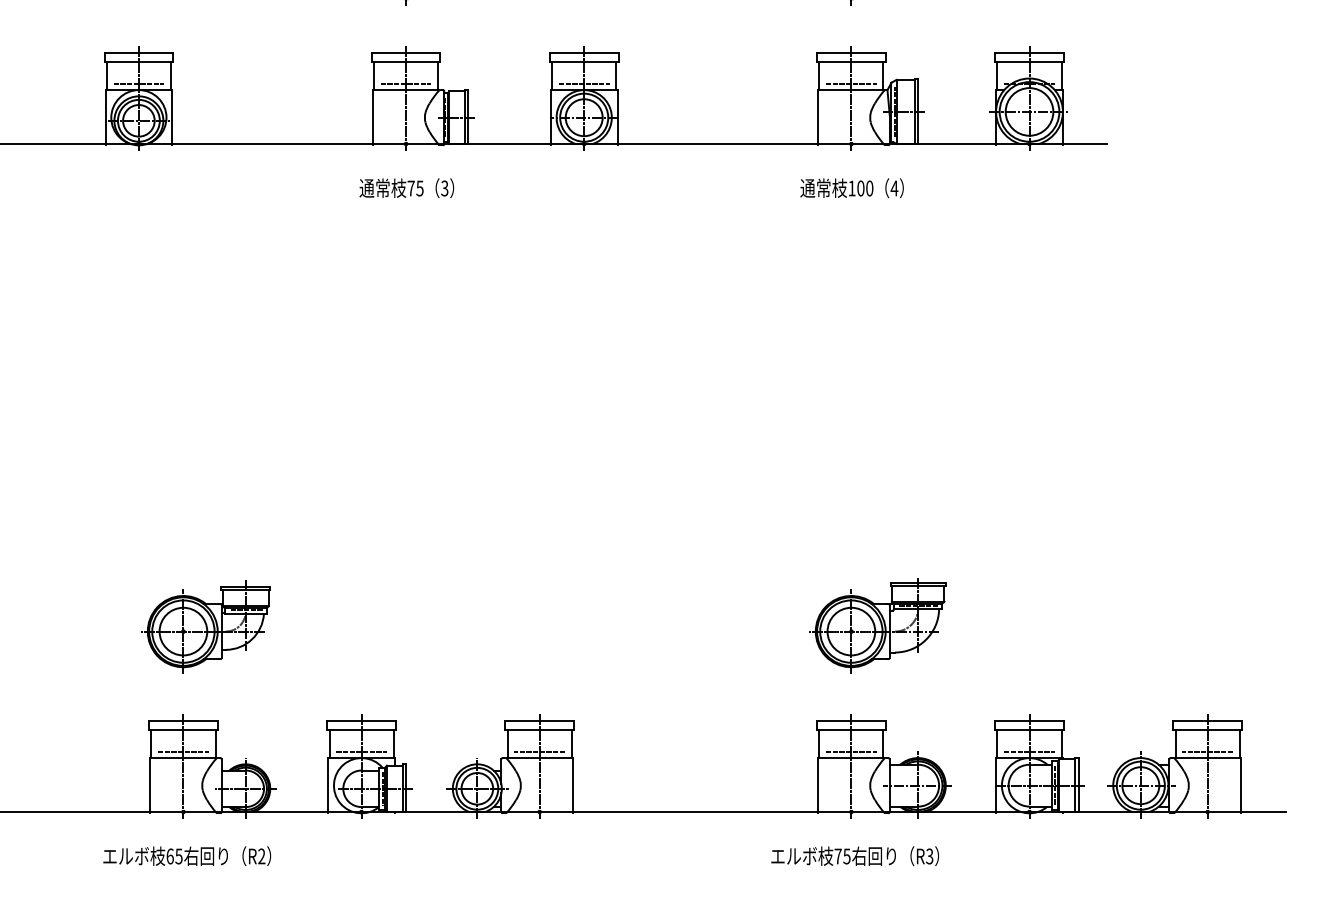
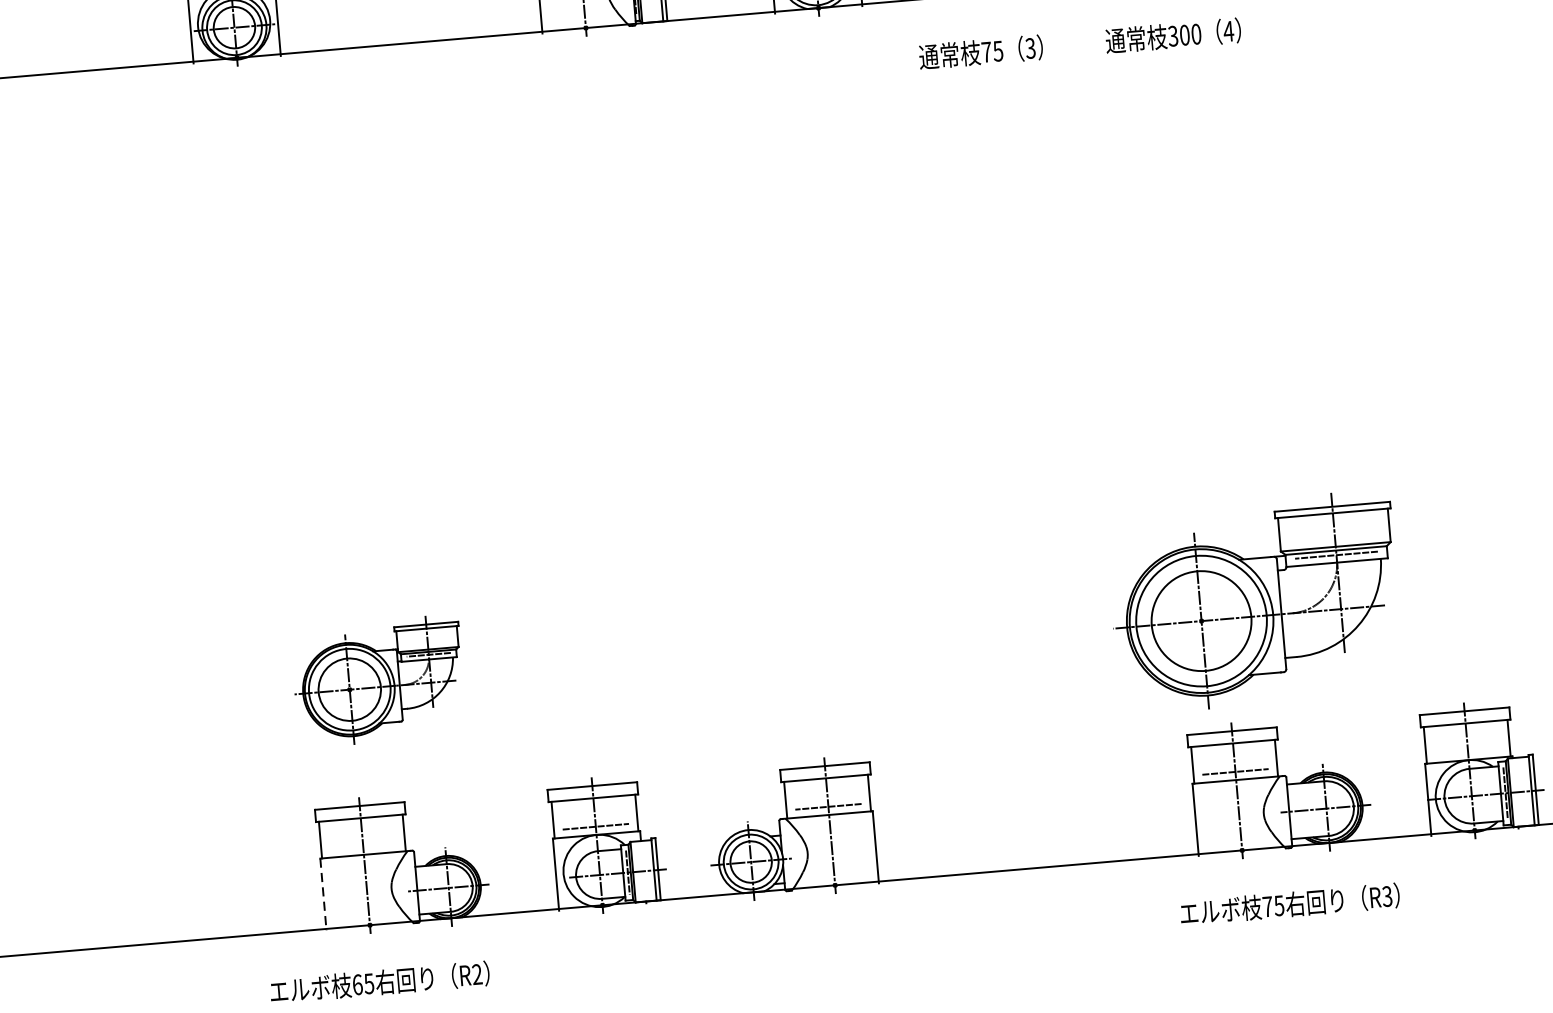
text: (406, 187) -> (980, 51), moved
text: (851, 188) -> (1172, 36), 100 -> 300
part: (877, 625) -> (1255, 604), size x1.6
line: (183, 751) -> (363, 846), removed
line: (1029, 751) -> (1468, 751), removed
line: (150, 785) -> (324, 894), solid -> dashed
text: (854, 855) -> (1289, 903), moved

